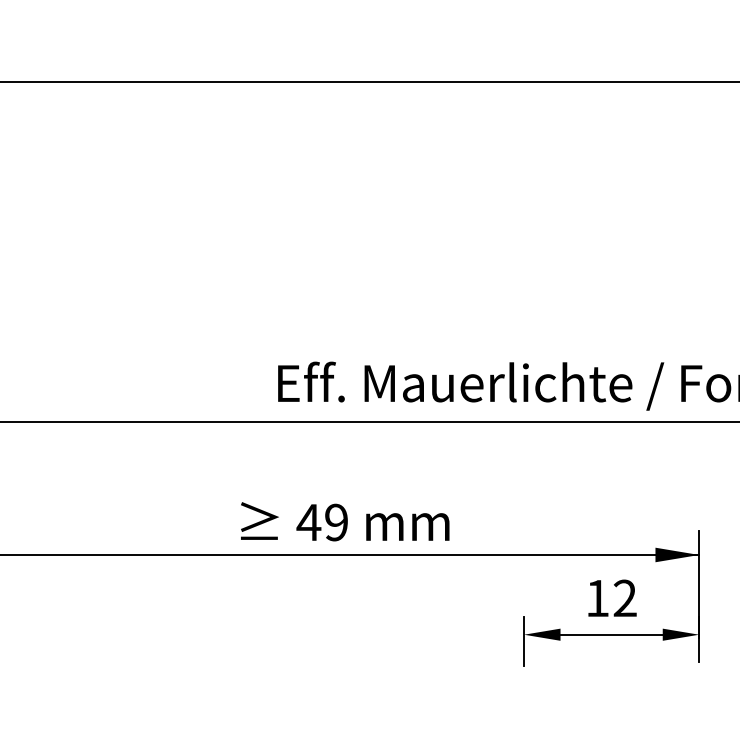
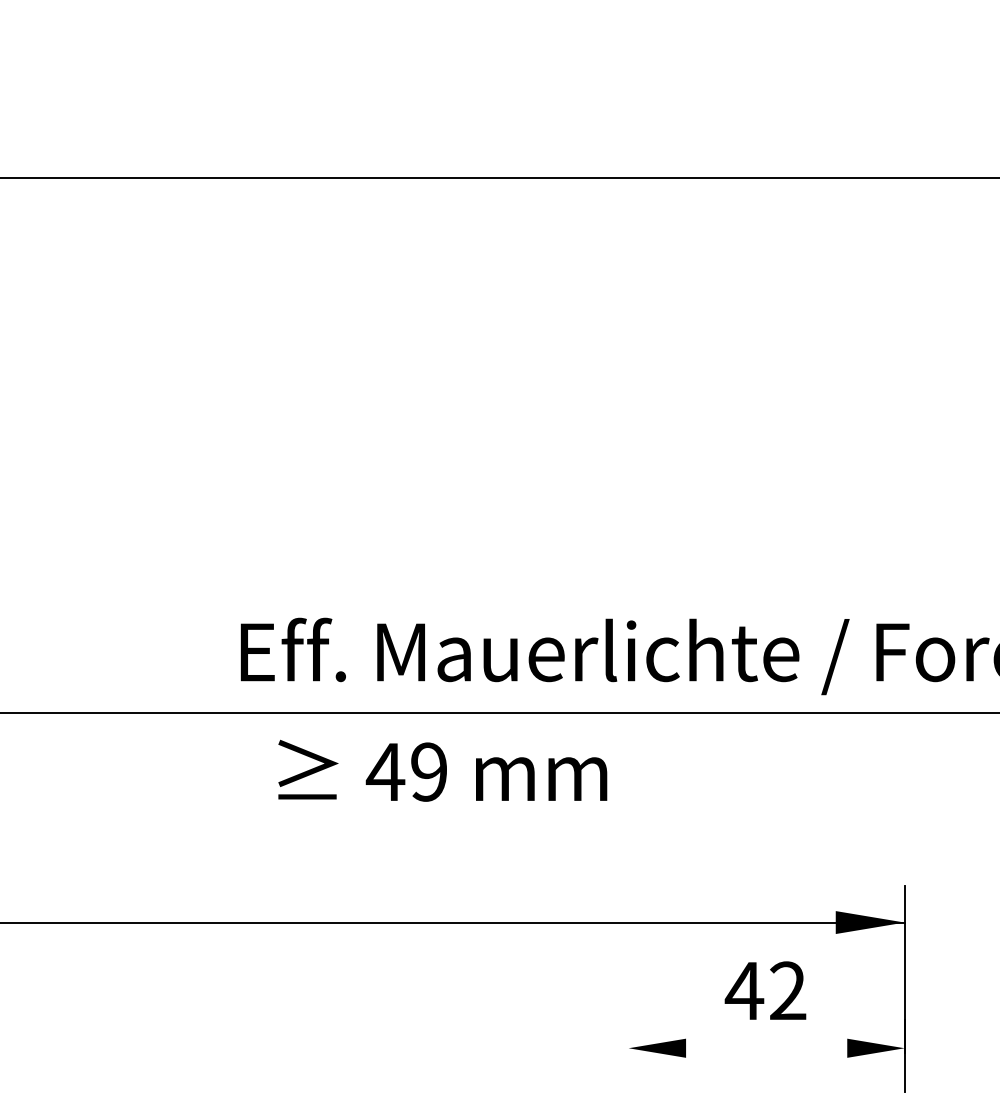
text: (345, 521) -> (443, 770), moved
text: (597, 598) -> (744, 991), 12 -> 42
line: (611, 634) -> (766, 1047), removed
line: (524, 640) -> (629, 1057), removed

